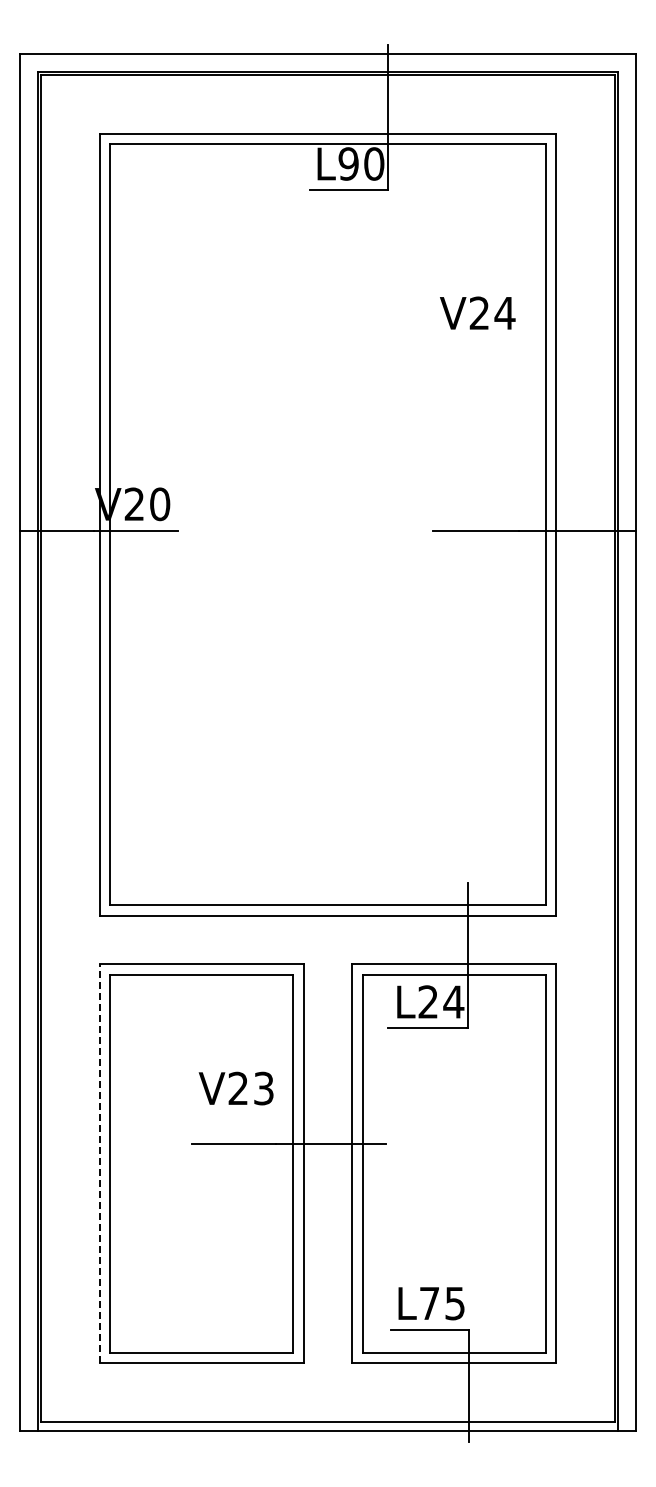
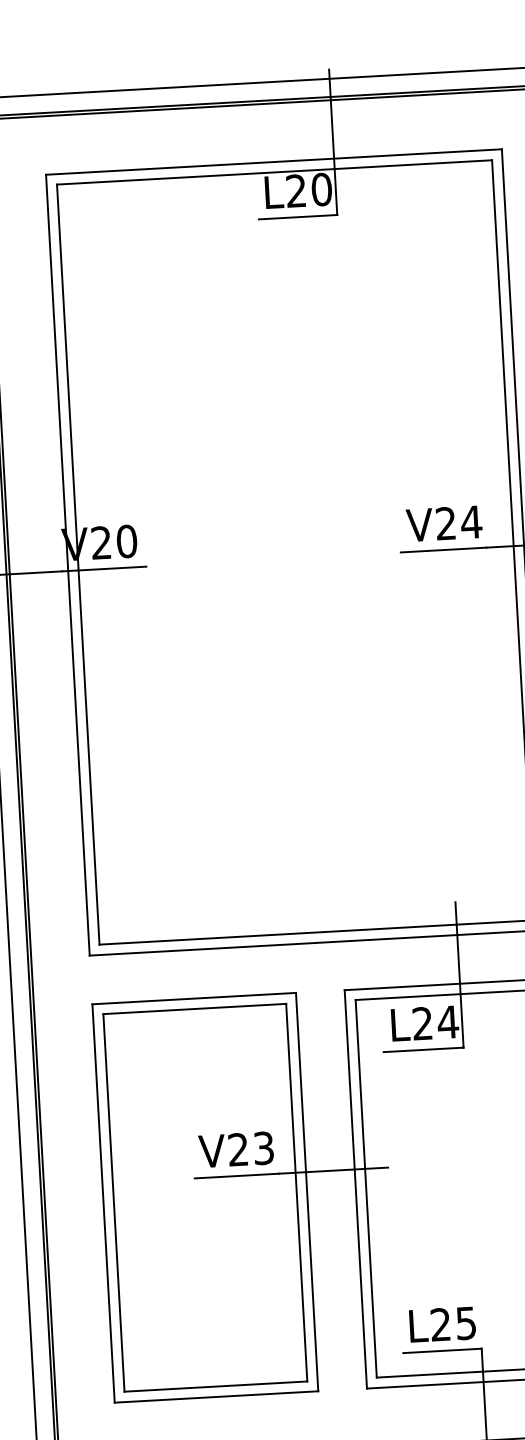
text: (348, 163) -> (296, 190), L90 -> L20
text: (477, 312) -> (443, 522), moved
text: (235, 1088) -> (235, 1149), moved
line: (99, 1163) -> (103, 1203), dashed -> solid
text: (429, 1302) -> (440, 1323), L75 -> L25

